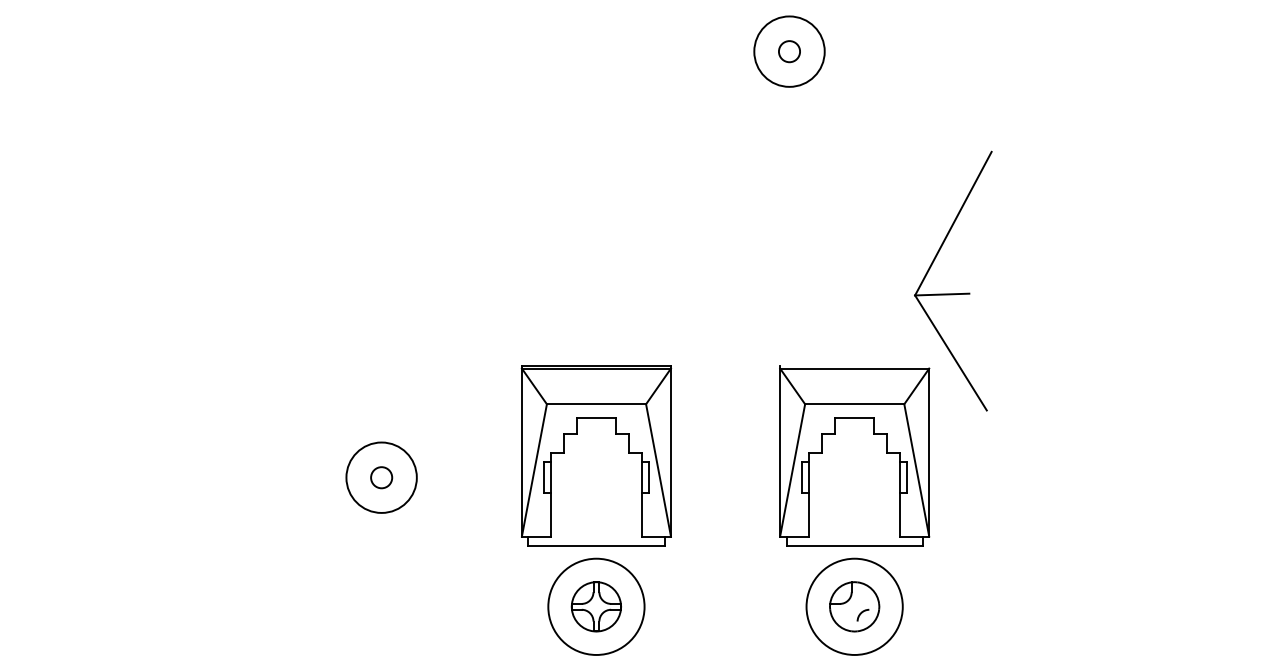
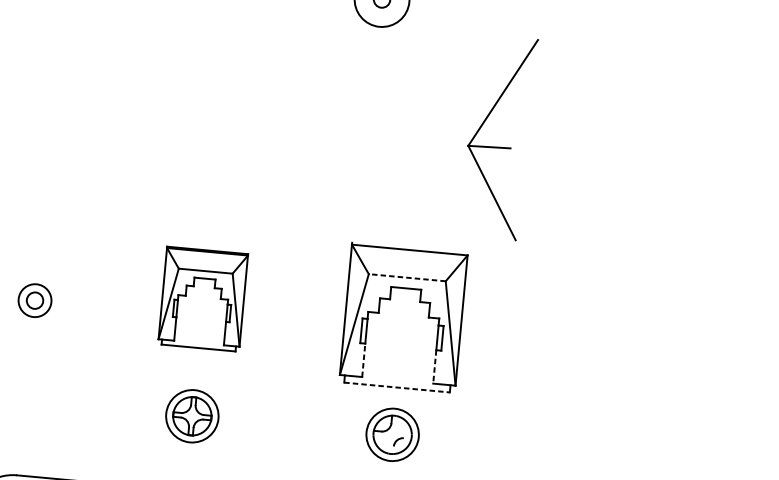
part: (953, 293) -> (498, 147), moved
line: (854, 404) -> (407, 277), solid -> dashed
part: (595, 455) -> (202, 298), size x0.7
circle: (381, 477) -> (34, 300), size x0.6
line: (808, 515) -> (363, 360), solid -> dashed
line: (900, 515) -> (434, 367), solid -> dashed
line: (855, 545) -> (397, 387), solid -> dashed
circle: (596, 606) -> (192, 416), size x0.7
circle: (854, 606) -> (392, 434), size x0.7

